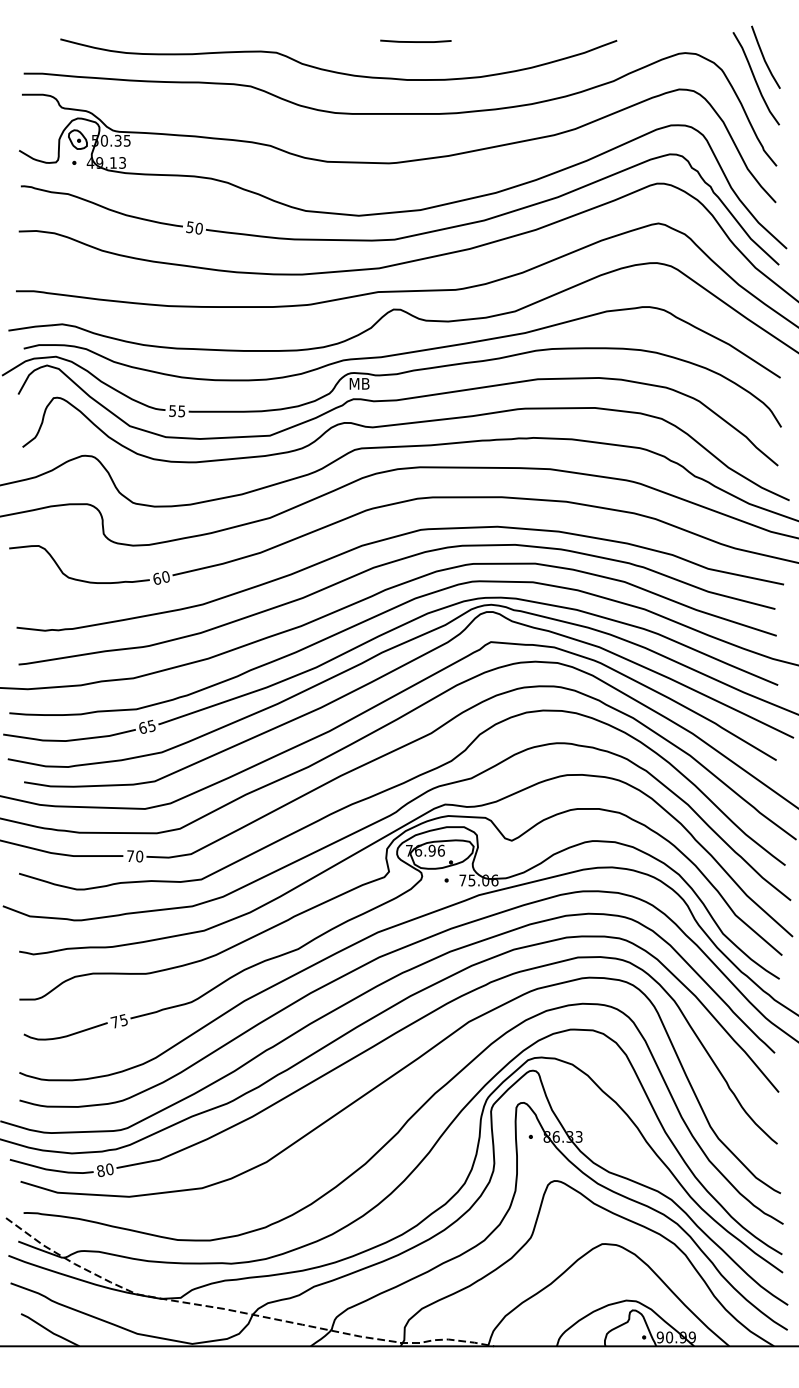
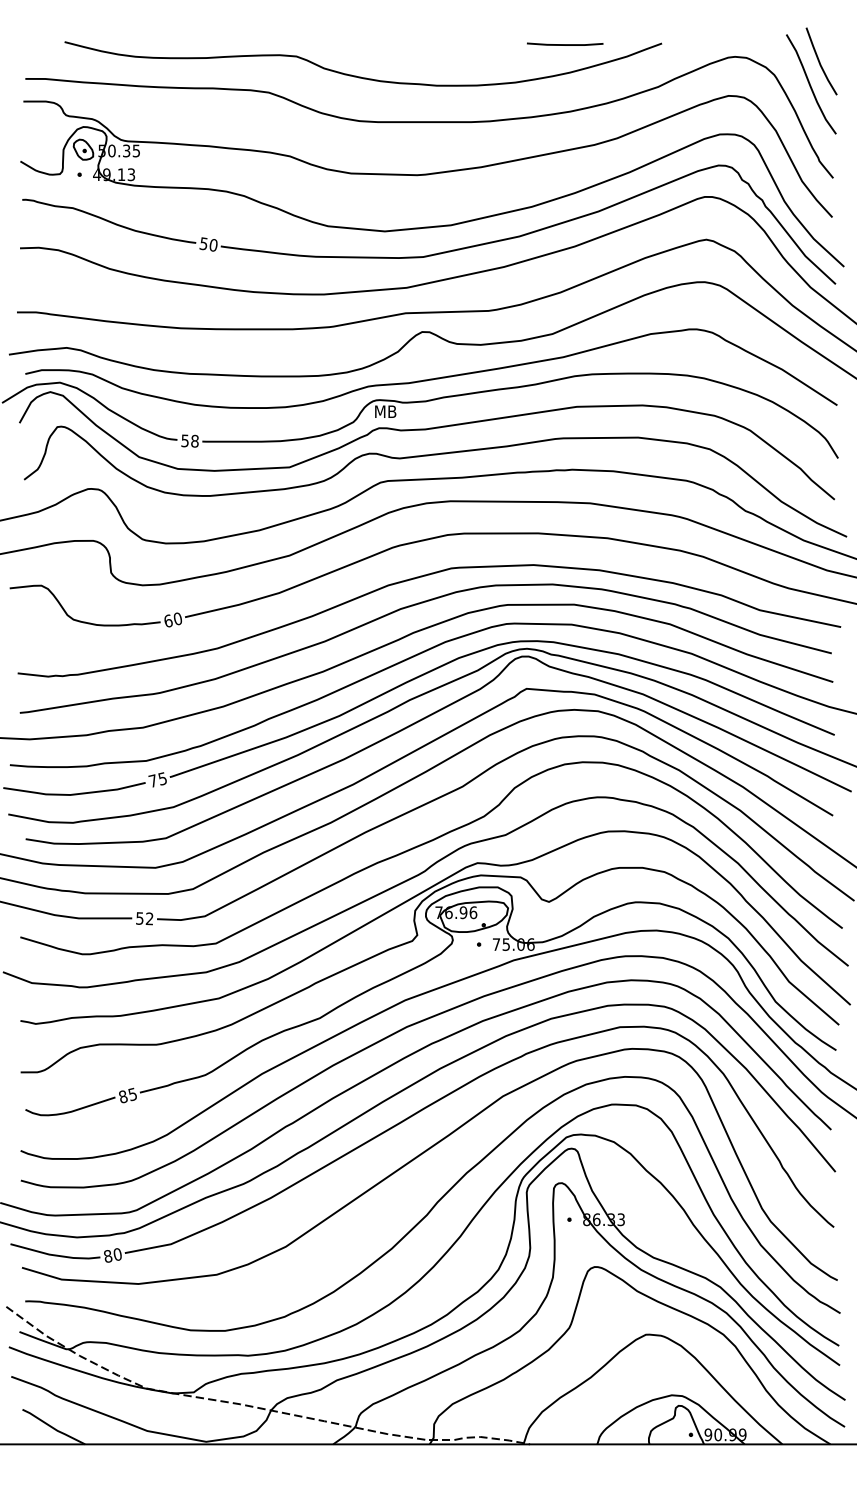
line: (415, 41) -> (564, 44), moved
text: (181, 411) -> (194, 441), 55 -> 58
text: (142, 727) -> (152, 780), 65 -> 75
text: (135, 856) -> (145, 918), 70 -> 52
text: (114, 1022) -> (122, 1096), 75 -> 85

